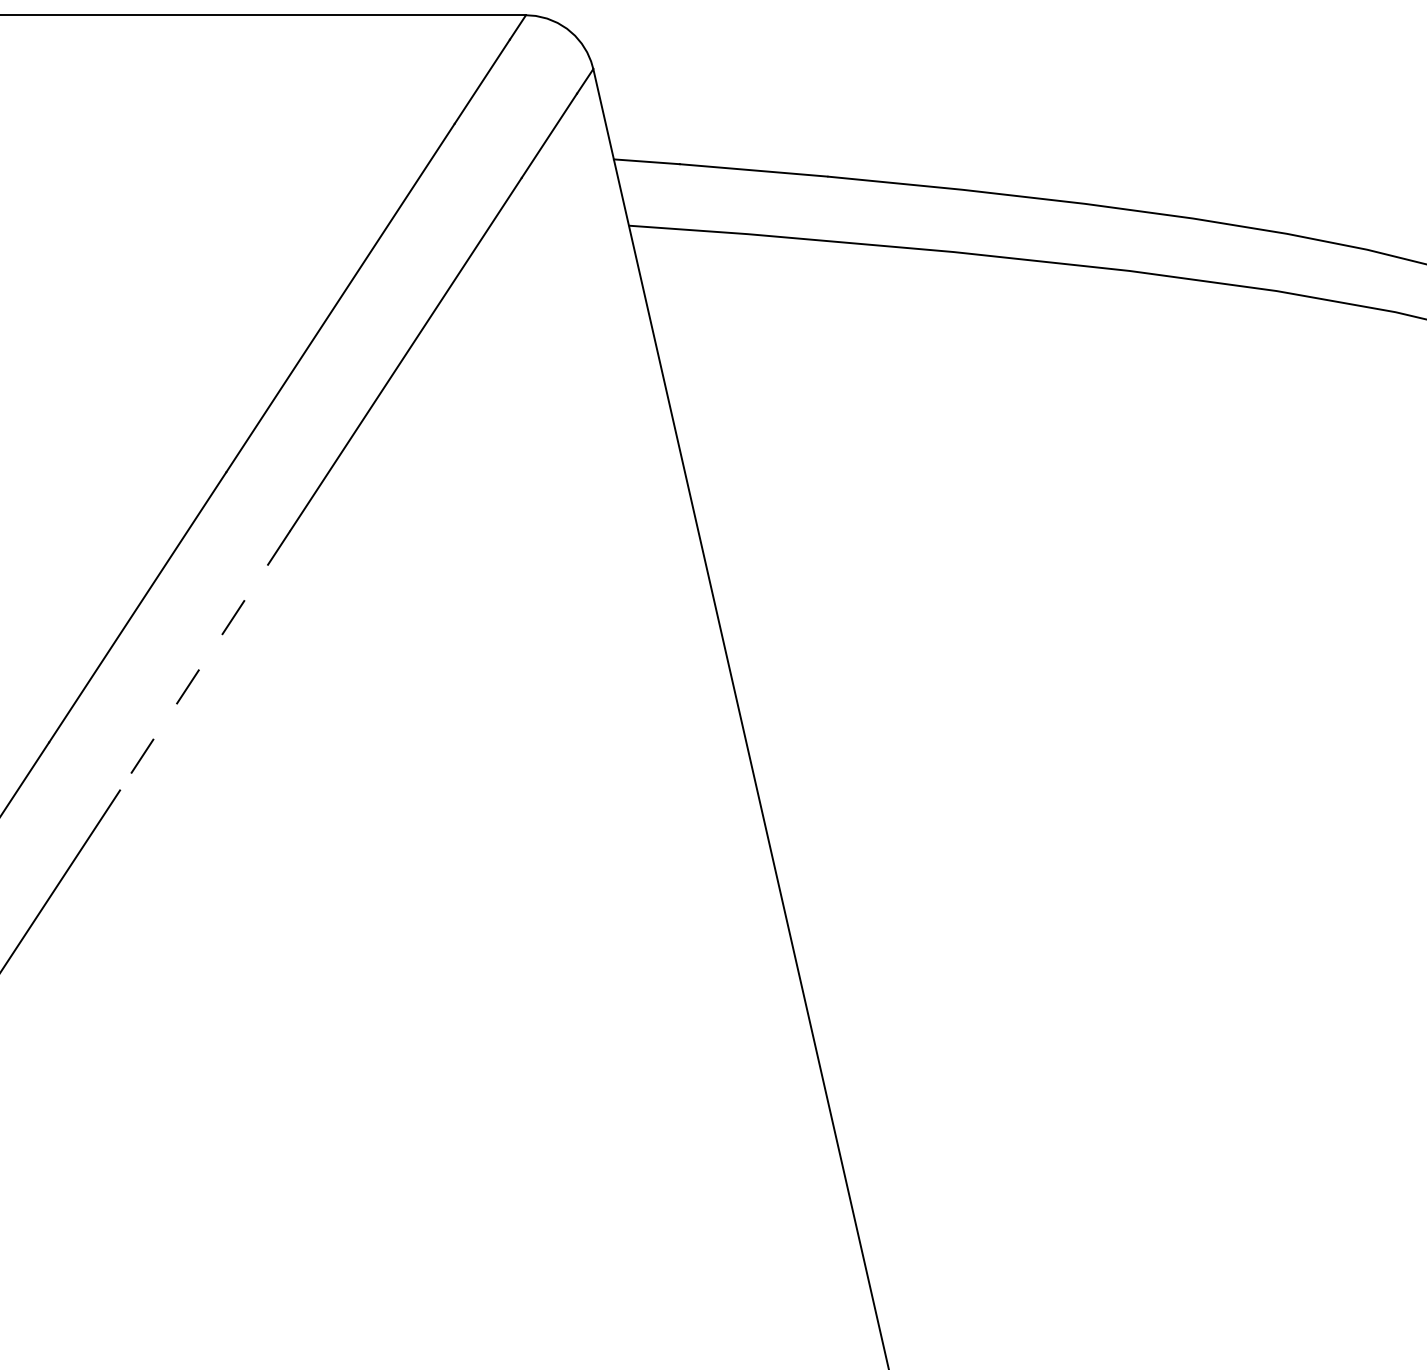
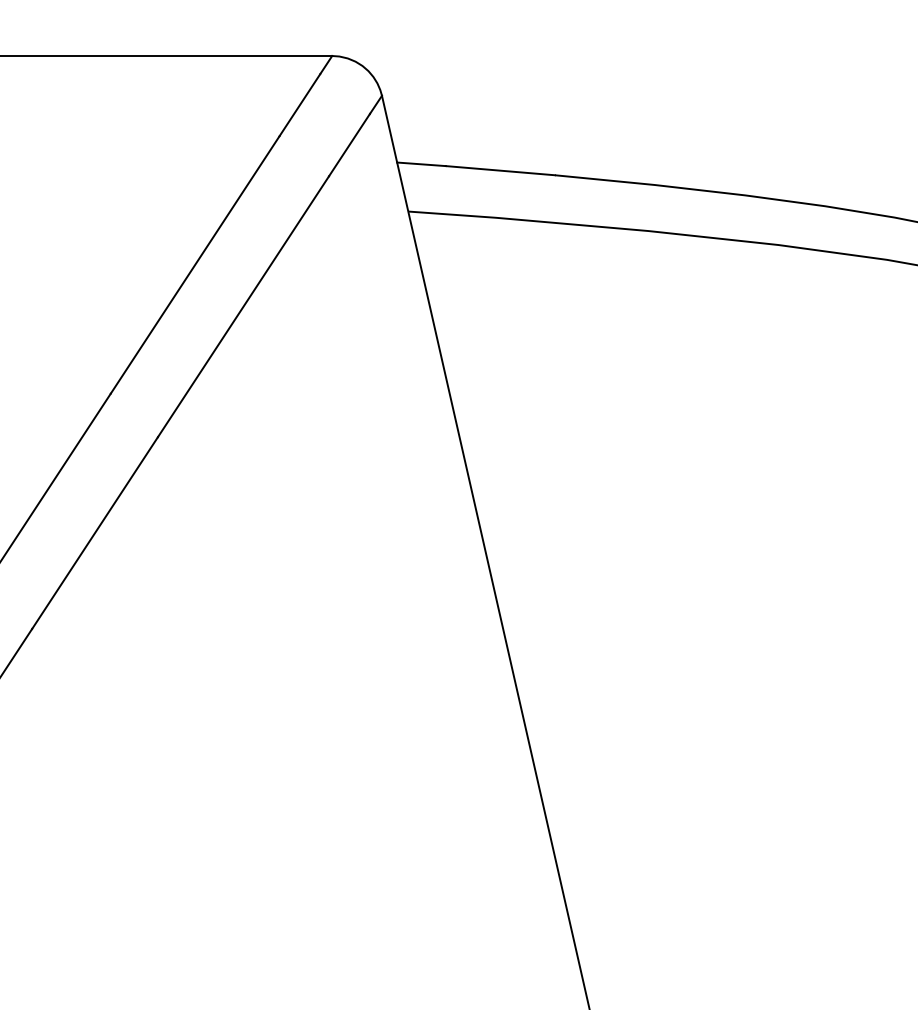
line: (204, 661) -> (94, 533), dashed -> solid

